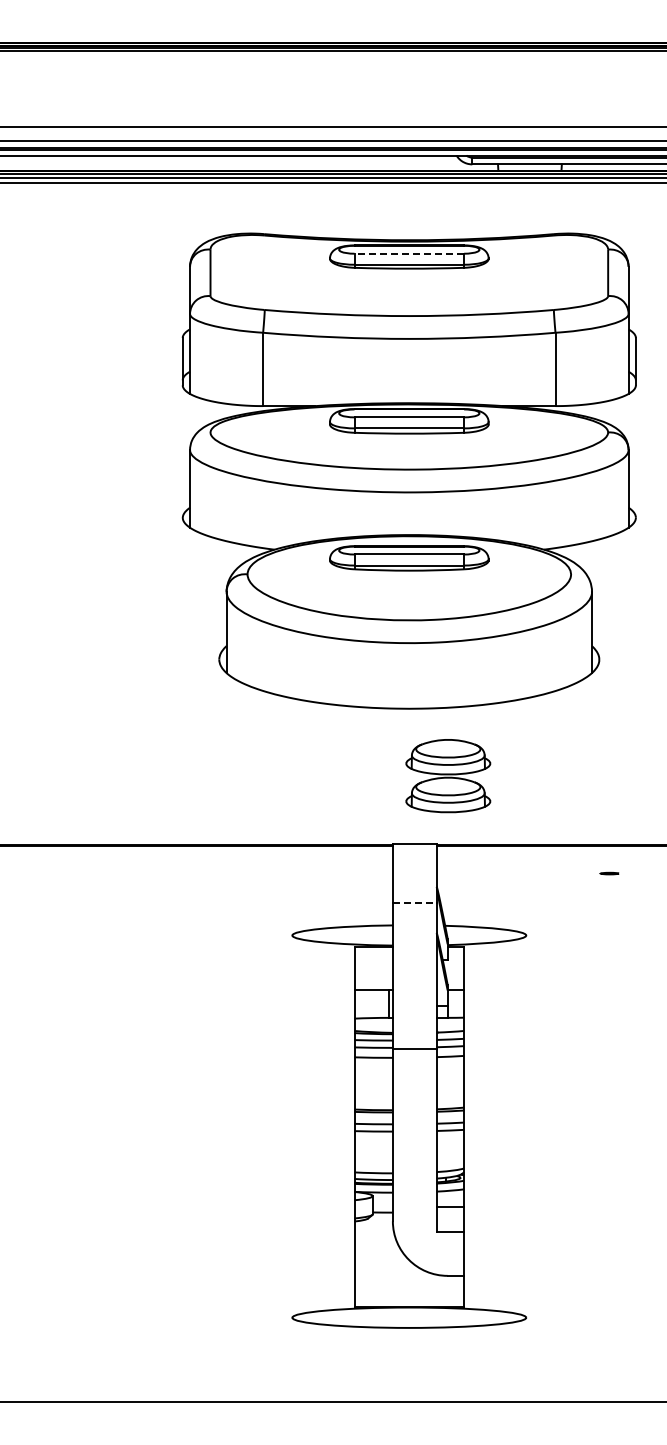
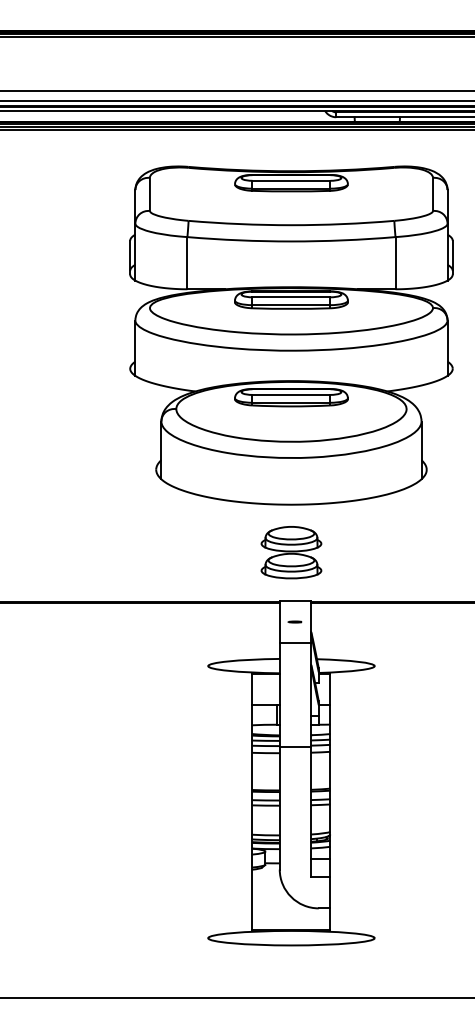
line: (409, 253) -> (291, 180), dashed -> solid
part: (448, 776) -> (291, 552), moved
line: (609, 873) -> (295, 621), moved
line: (414, 903) -> (295, 643), dashed -> solid

